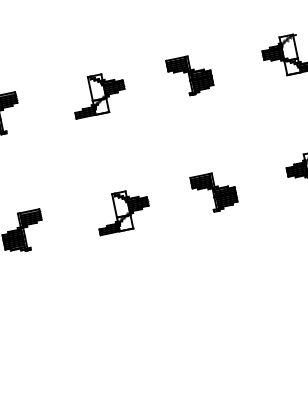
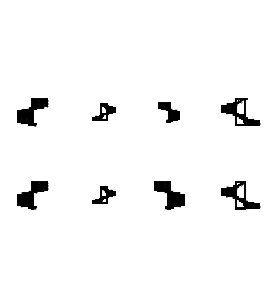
part: (190, 76) -> (169, 112), size x0.7
part: (98, 93) -> (103, 111), size x0.6
part: (122, 211) -> (103, 195), size x0.6

